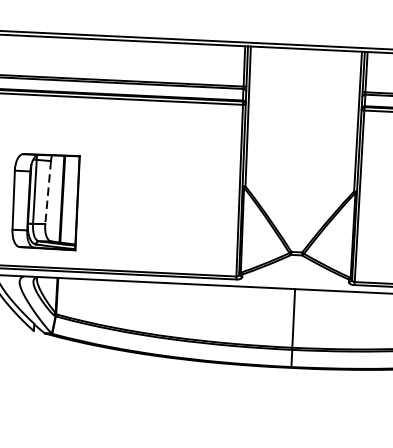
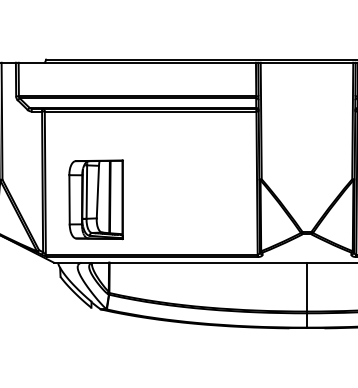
line: (47, 193) -> (97, 192), dashed -> solid

